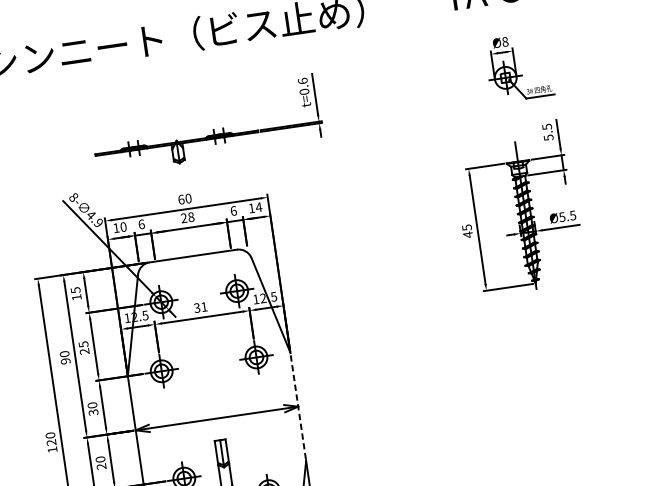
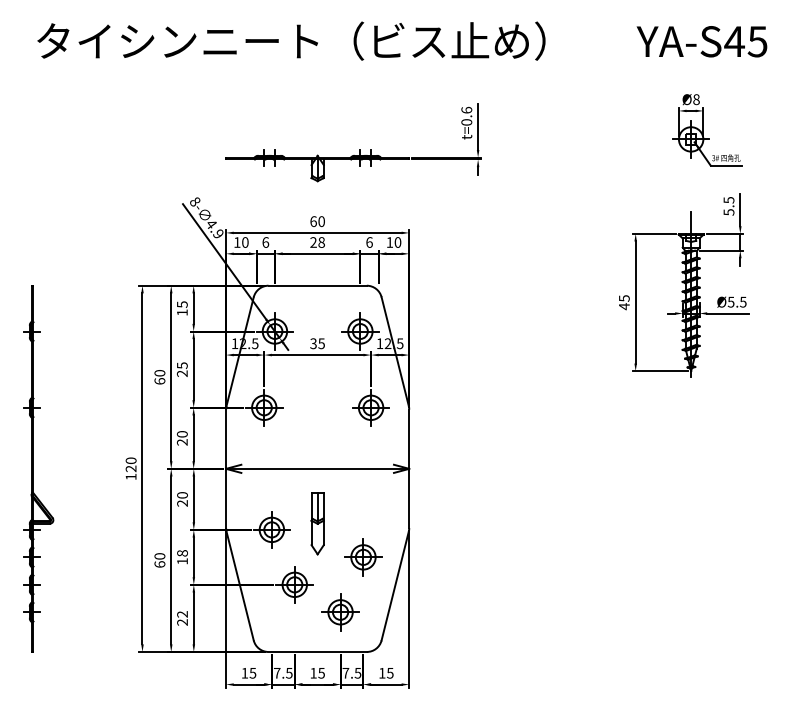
text: (258, 207) -> (397, 242), 14 -> 10
text: (204, 306) -> (321, 343), 31 -> 35
text: (65, 361) -> (159, 381), 90 -> 60
line: (298, 406) -> (409, 468), dashed -> solid
text: (93, 412) -> (182, 442), 30 -> 20

